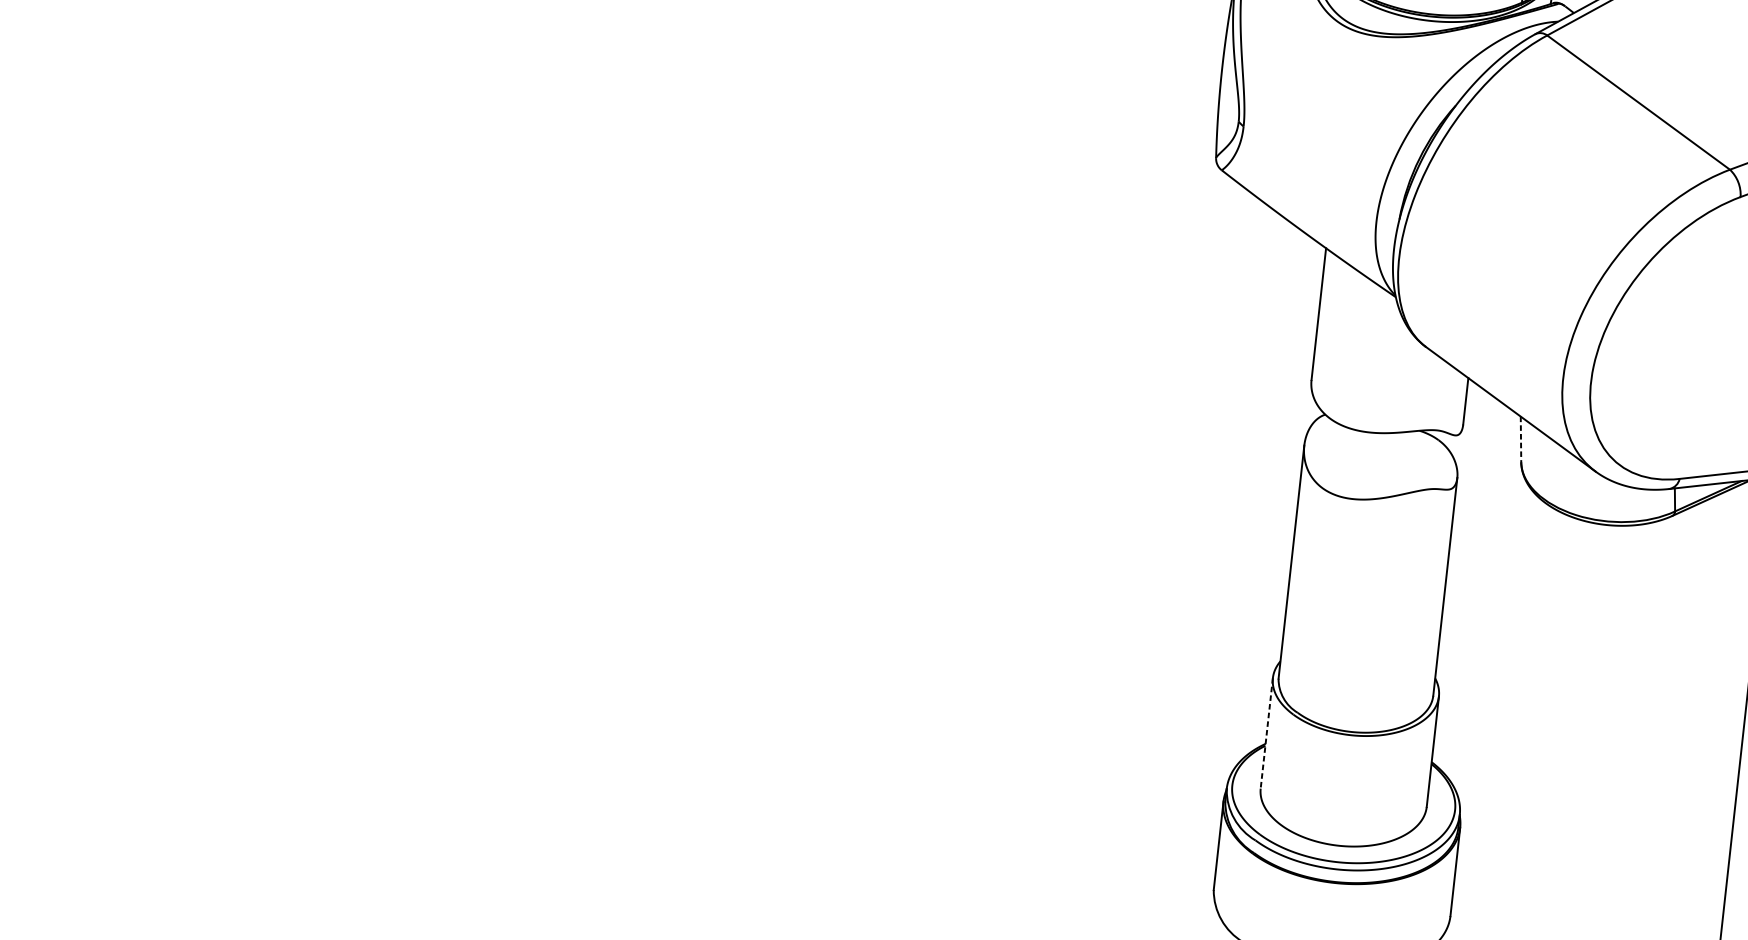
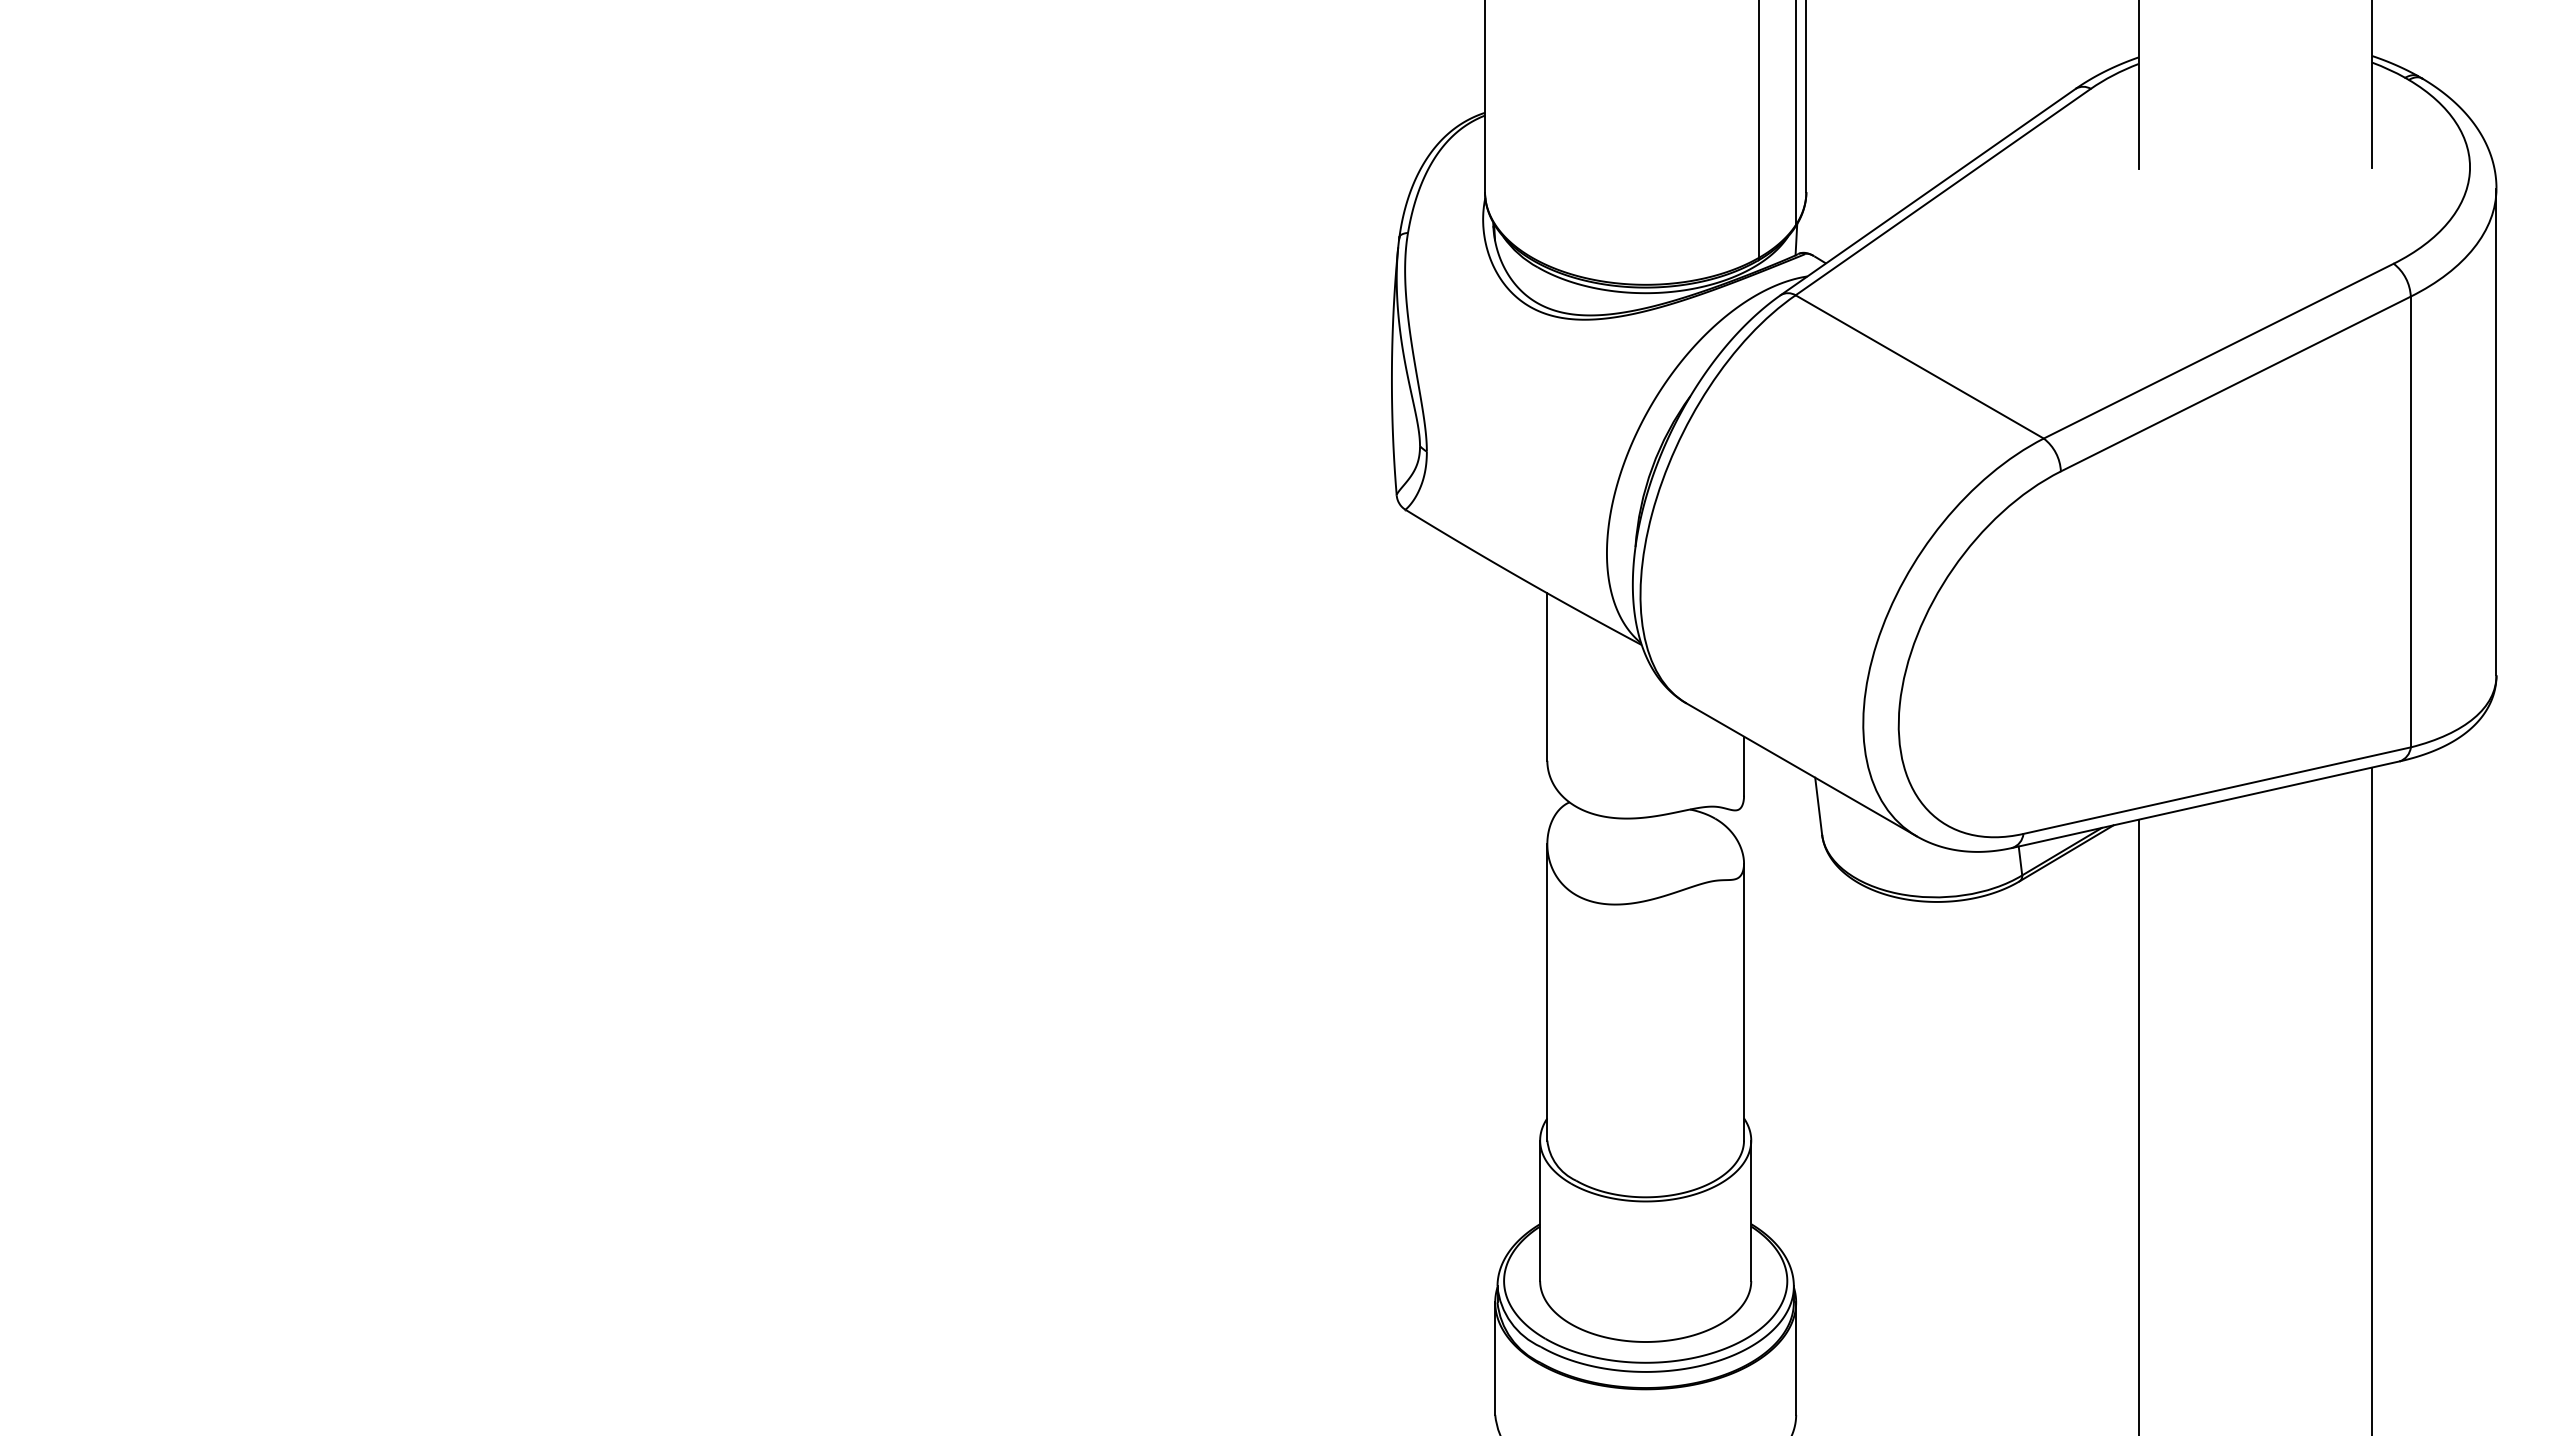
line: (1520, 439) -> (1818, 806), dashed -> solid
line: (1267, 733) -> (1540, 1211), dashed -> solid

